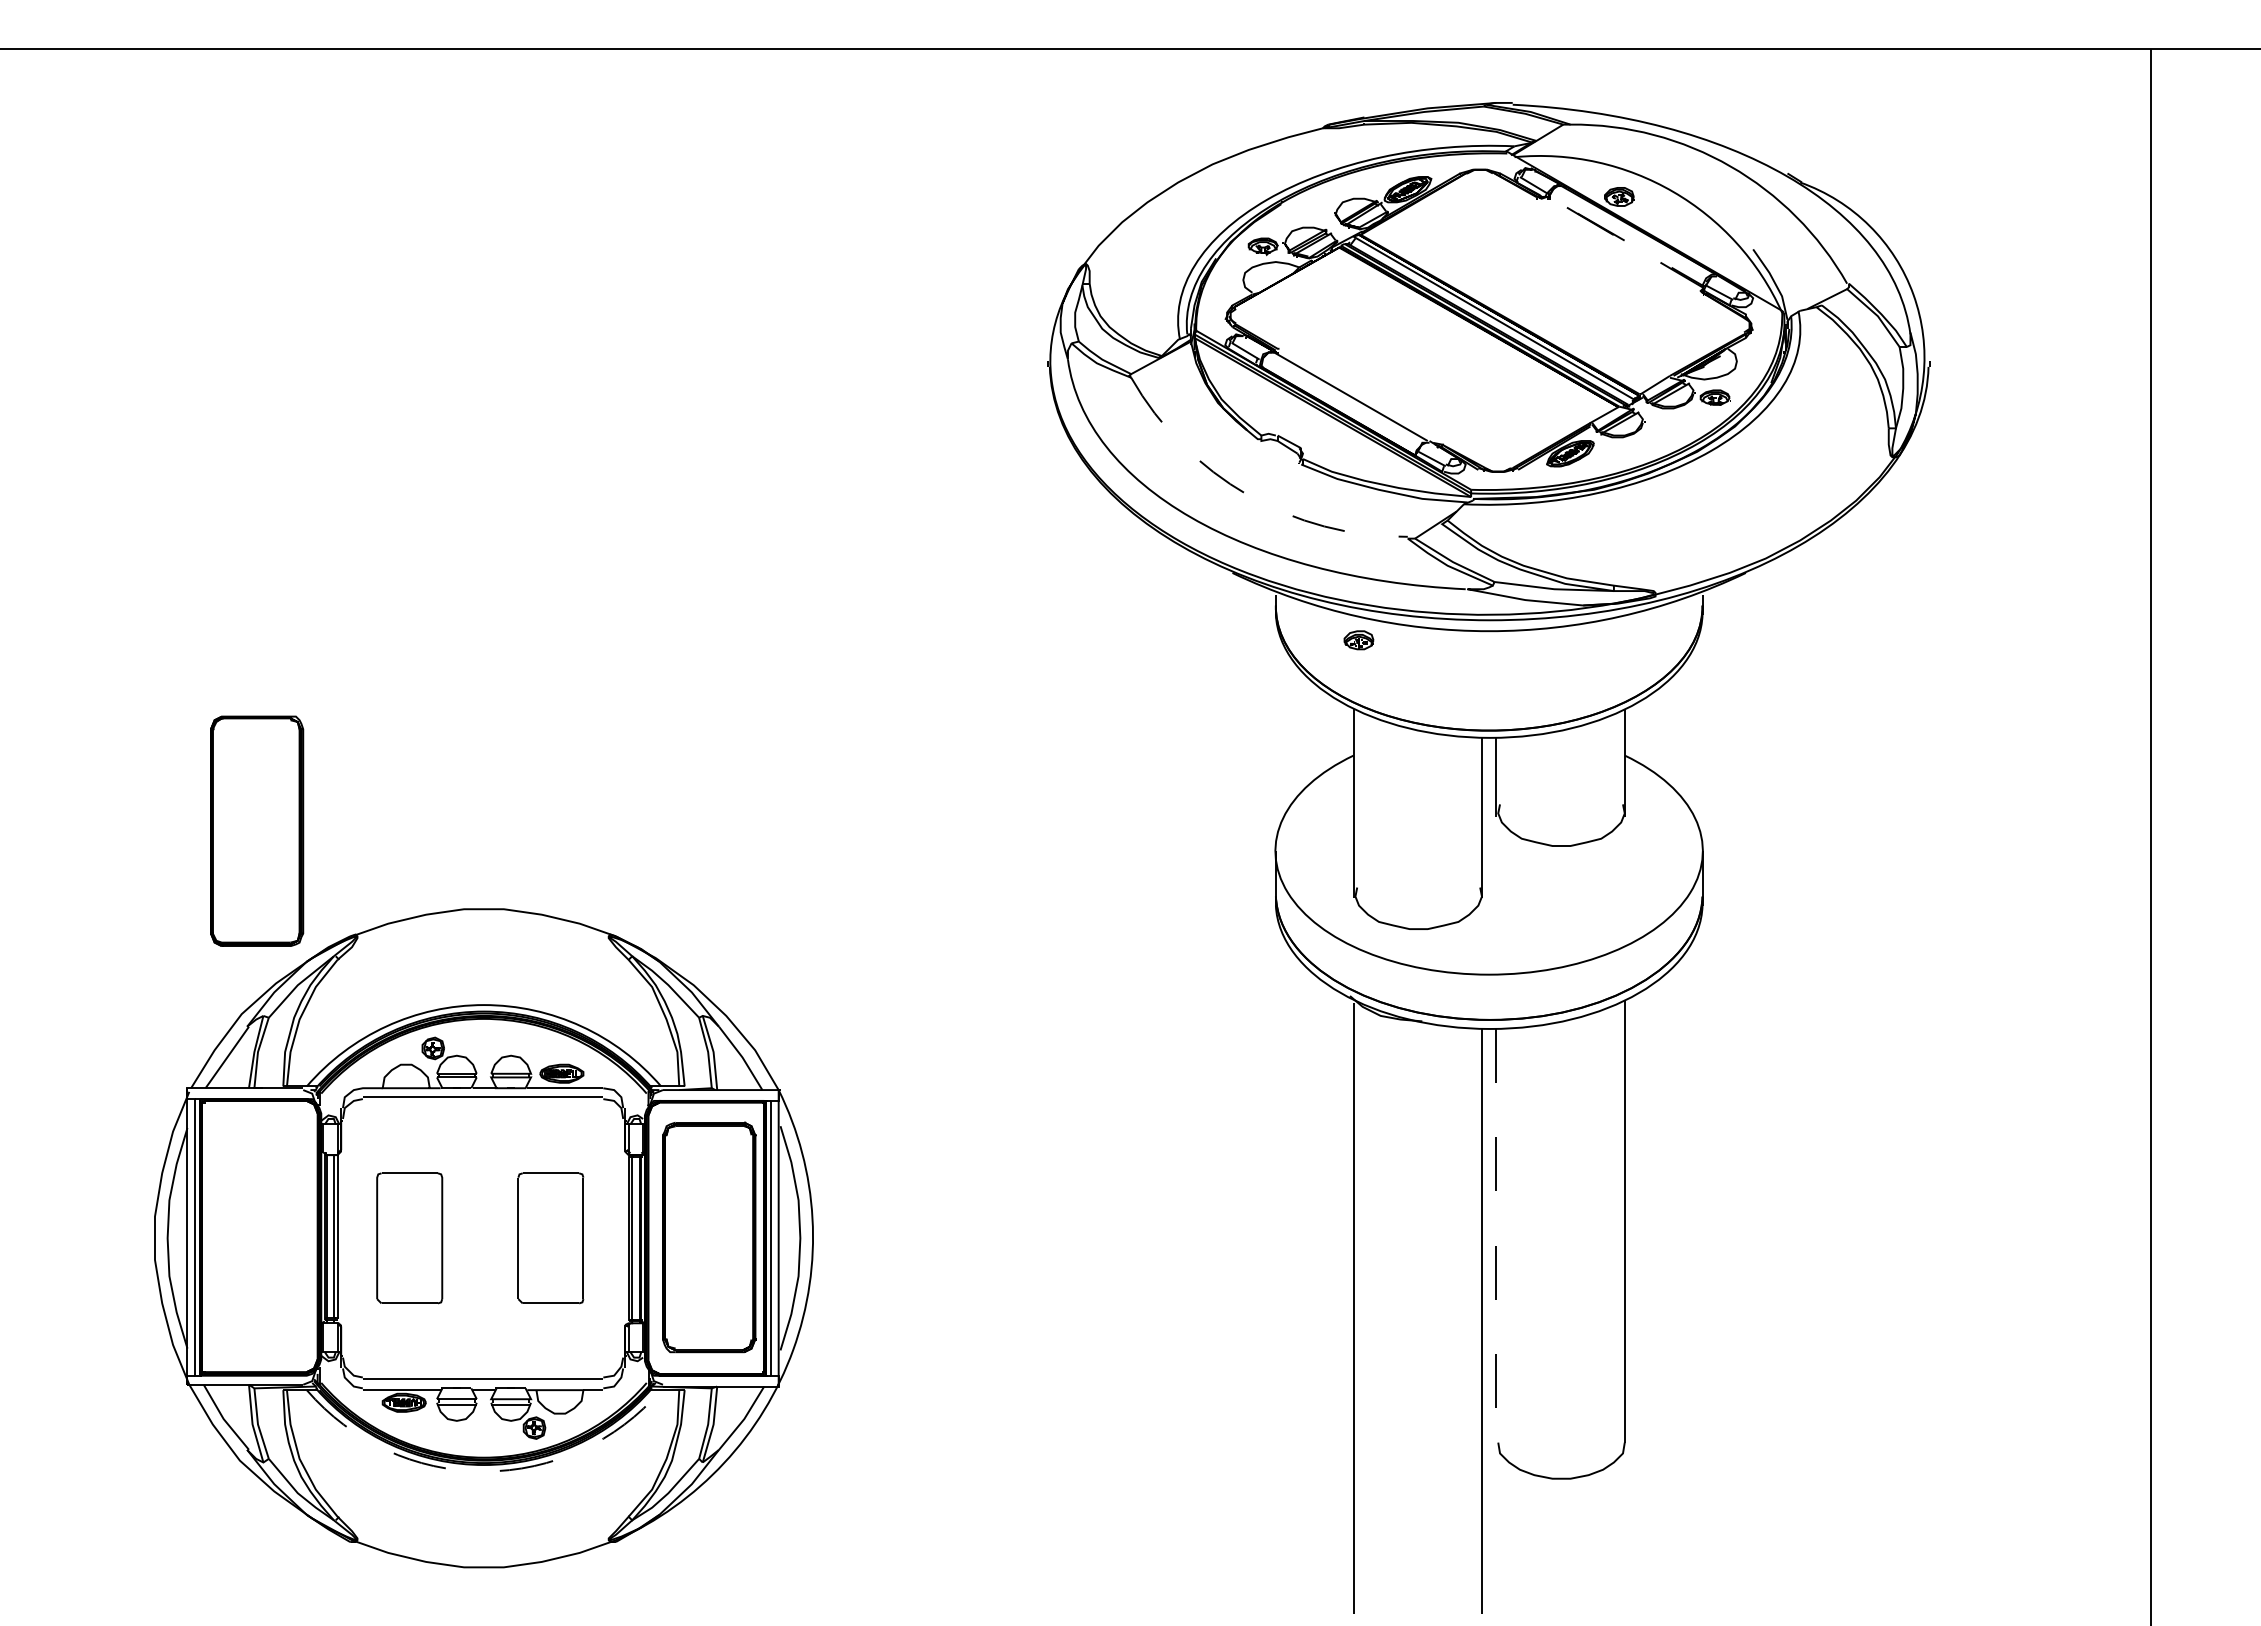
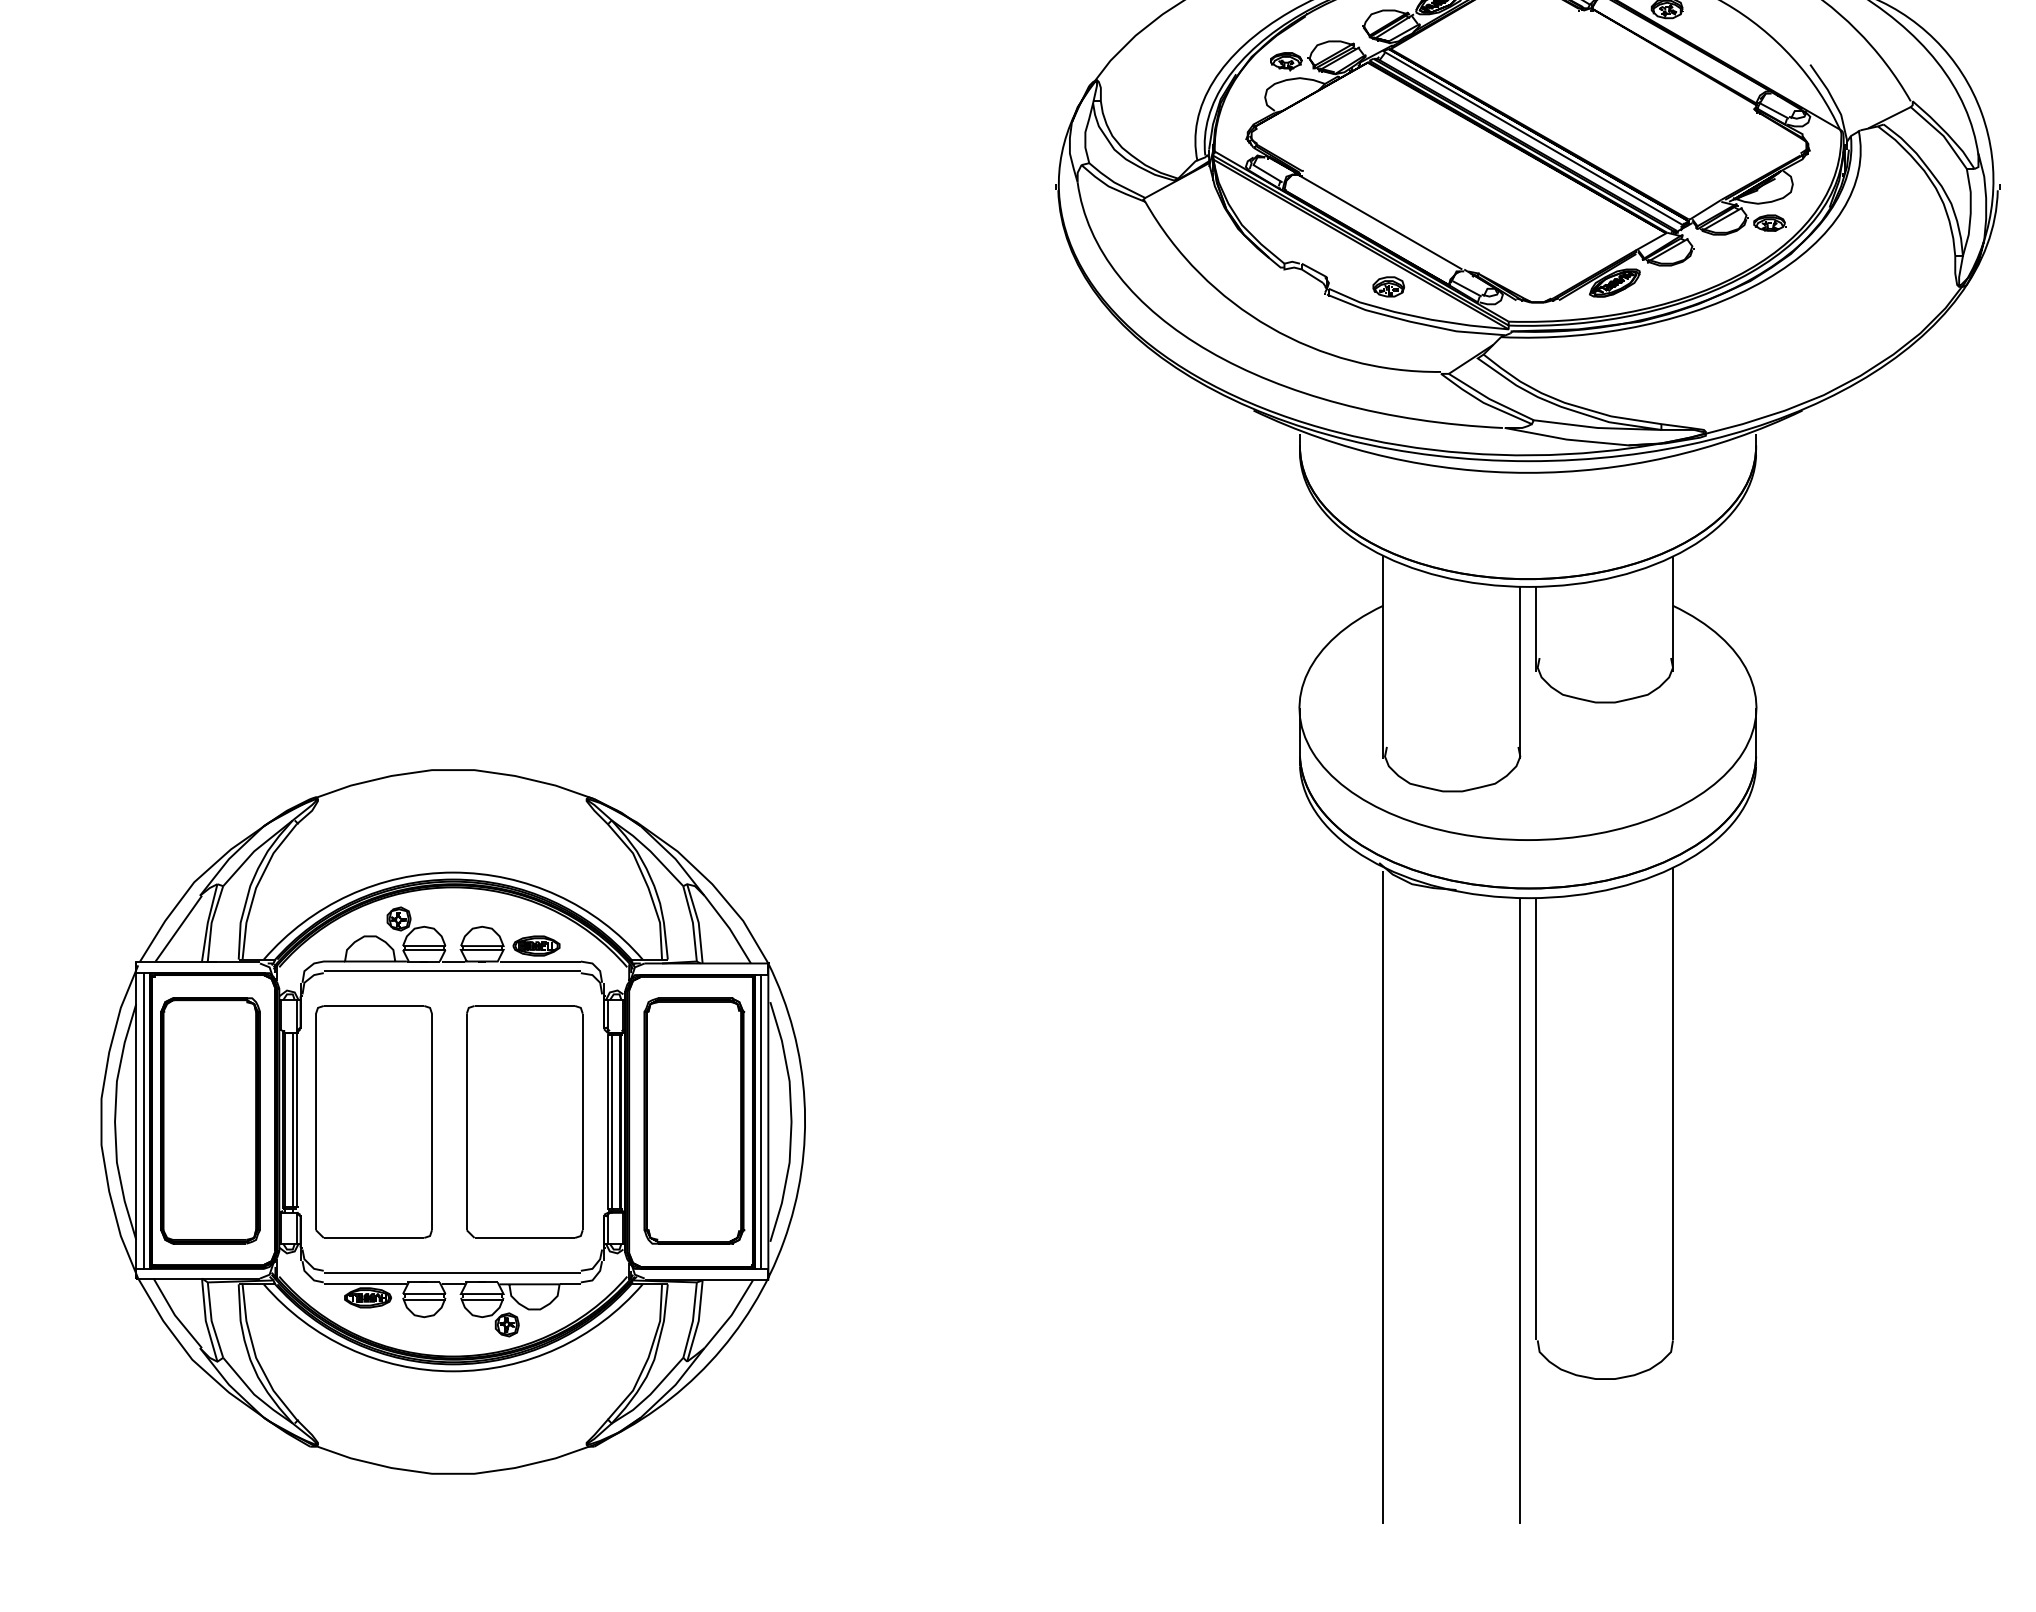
line: (1551, 198) -> (1594, 10), dashed -> solid
arc: (1247, 495) -> (1269, 327), dashed -> solid
part: (1358, 640) -> (1388, 287), moved
part: (257, 830) -> (211, 1120), moved
line: (1496, 1236) -> (1535, 1120), dashed -> solid
part: (409, 1238) -> (373, 1122), size x1.67
part: (550, 1238) -> (524, 1122), size x1.67
arc: (484, 1471) -> (453, 1371), dashed -> solid

